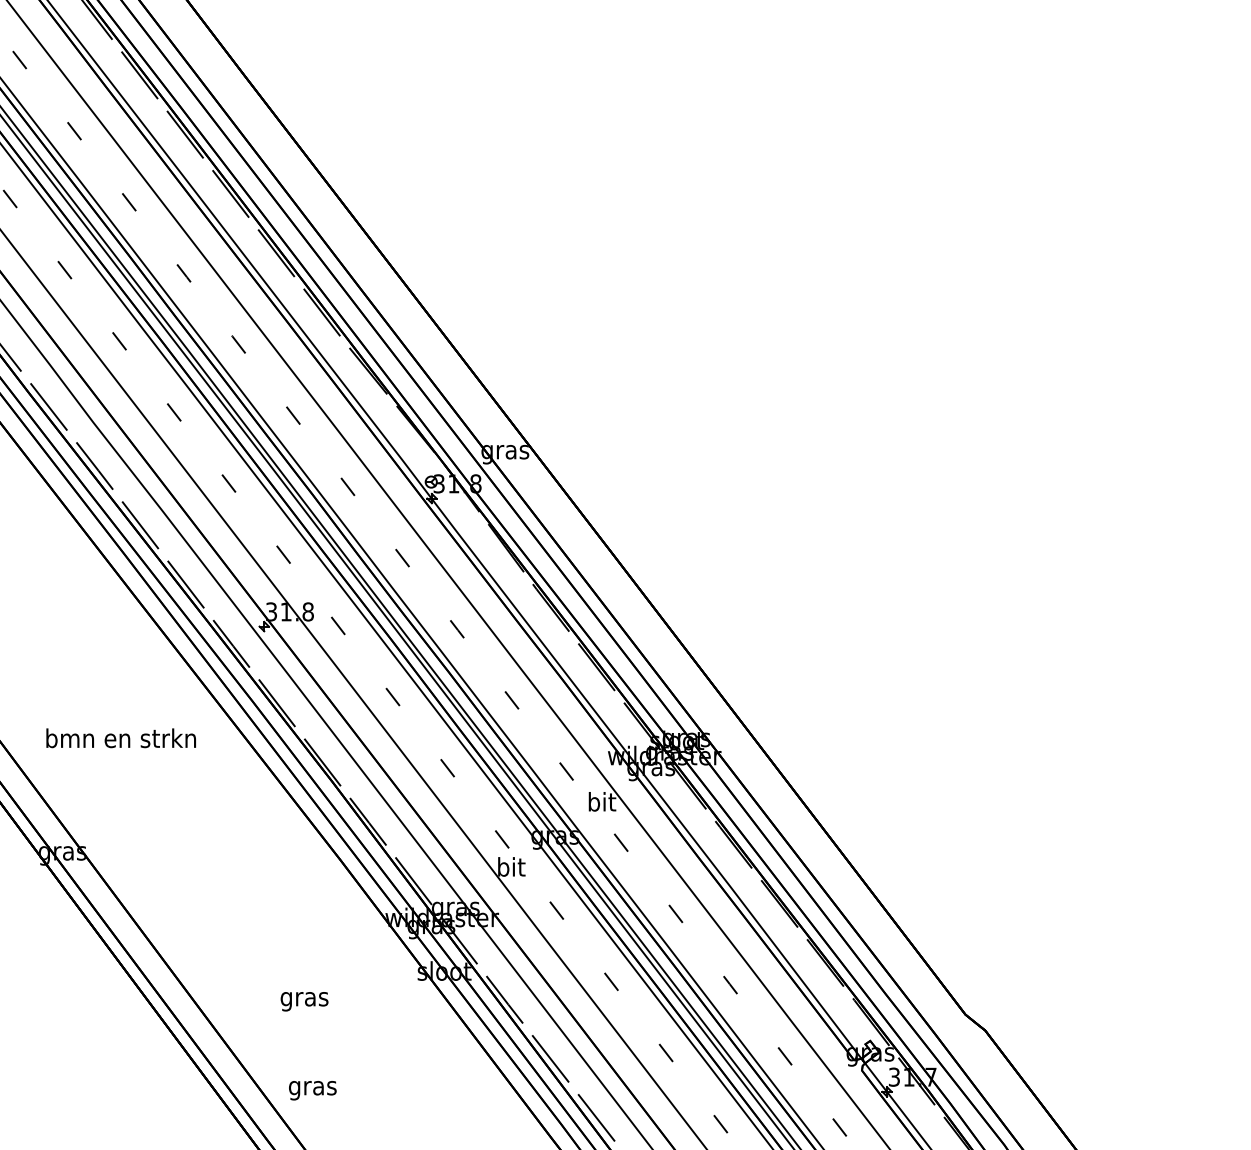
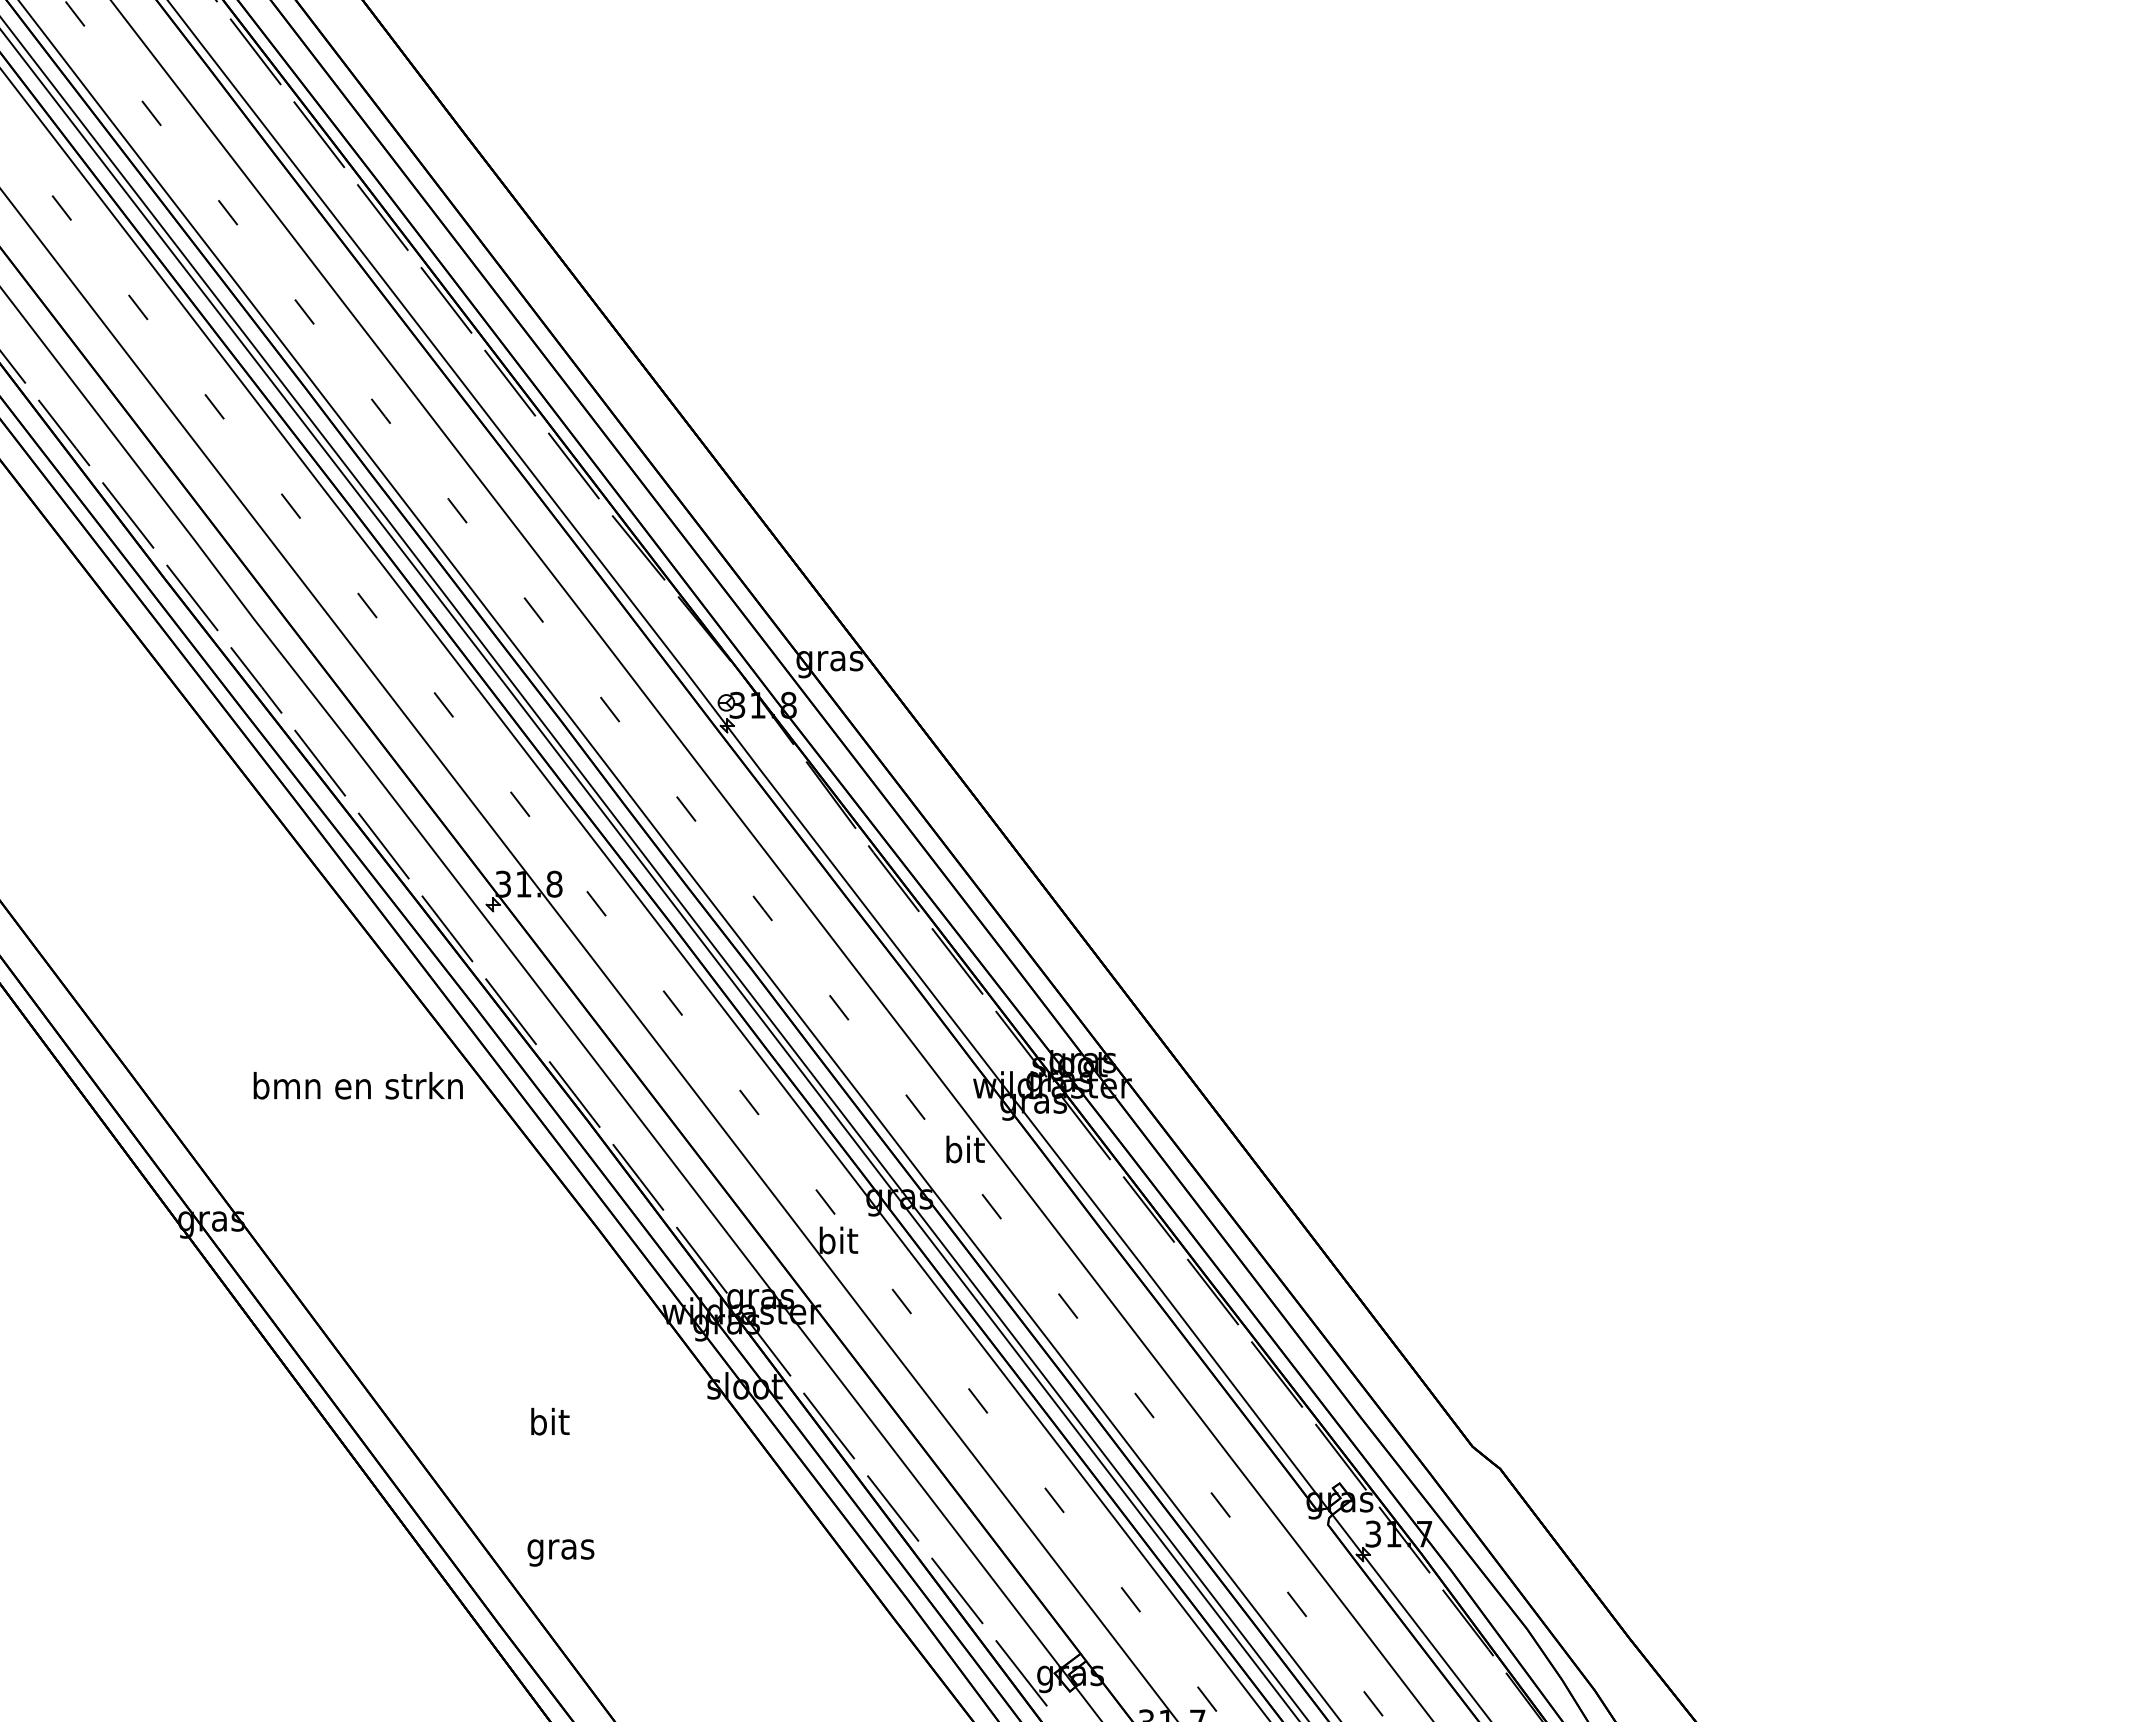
text: (120, 738) -> (357, 1085), moved
text: (304, 998) -> (549, 1424), gras -> bit

